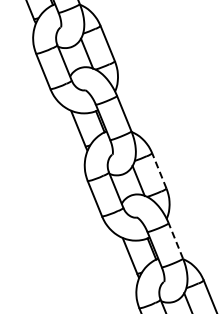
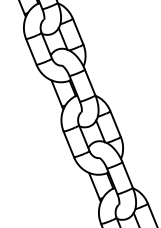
line: (159, 170) -> (115, 123), dashed -> solid
line: (175, 240) -> (127, 174), dashed -> solid

